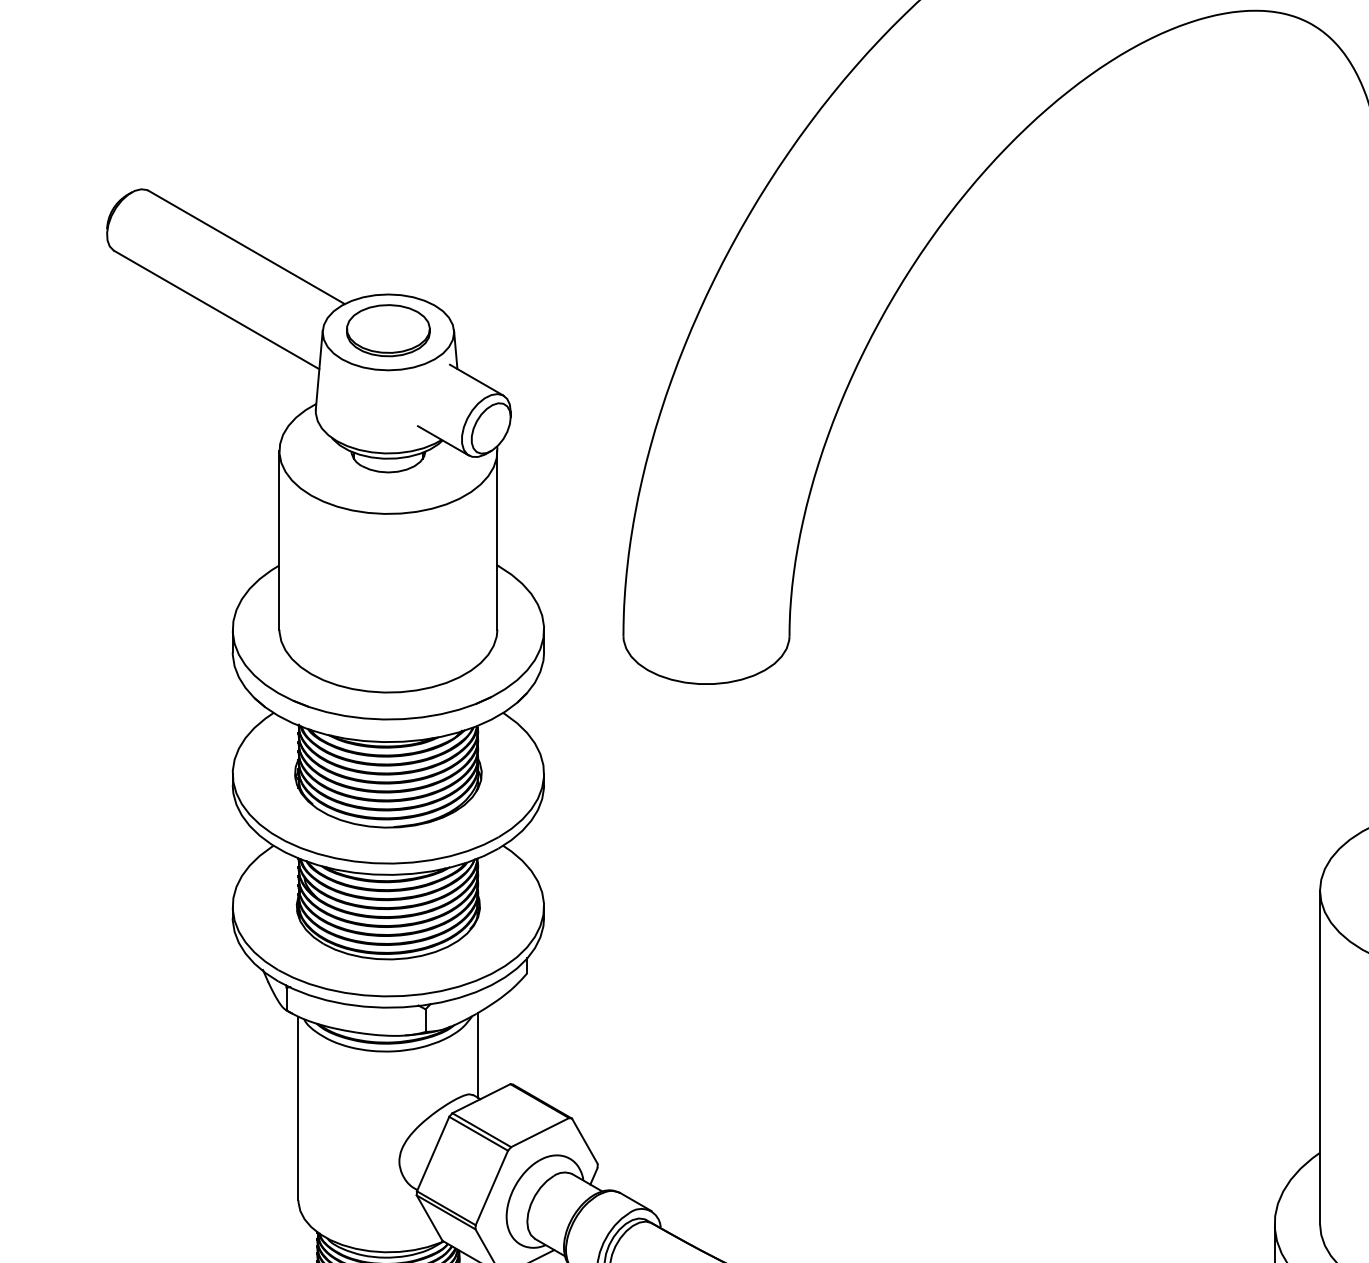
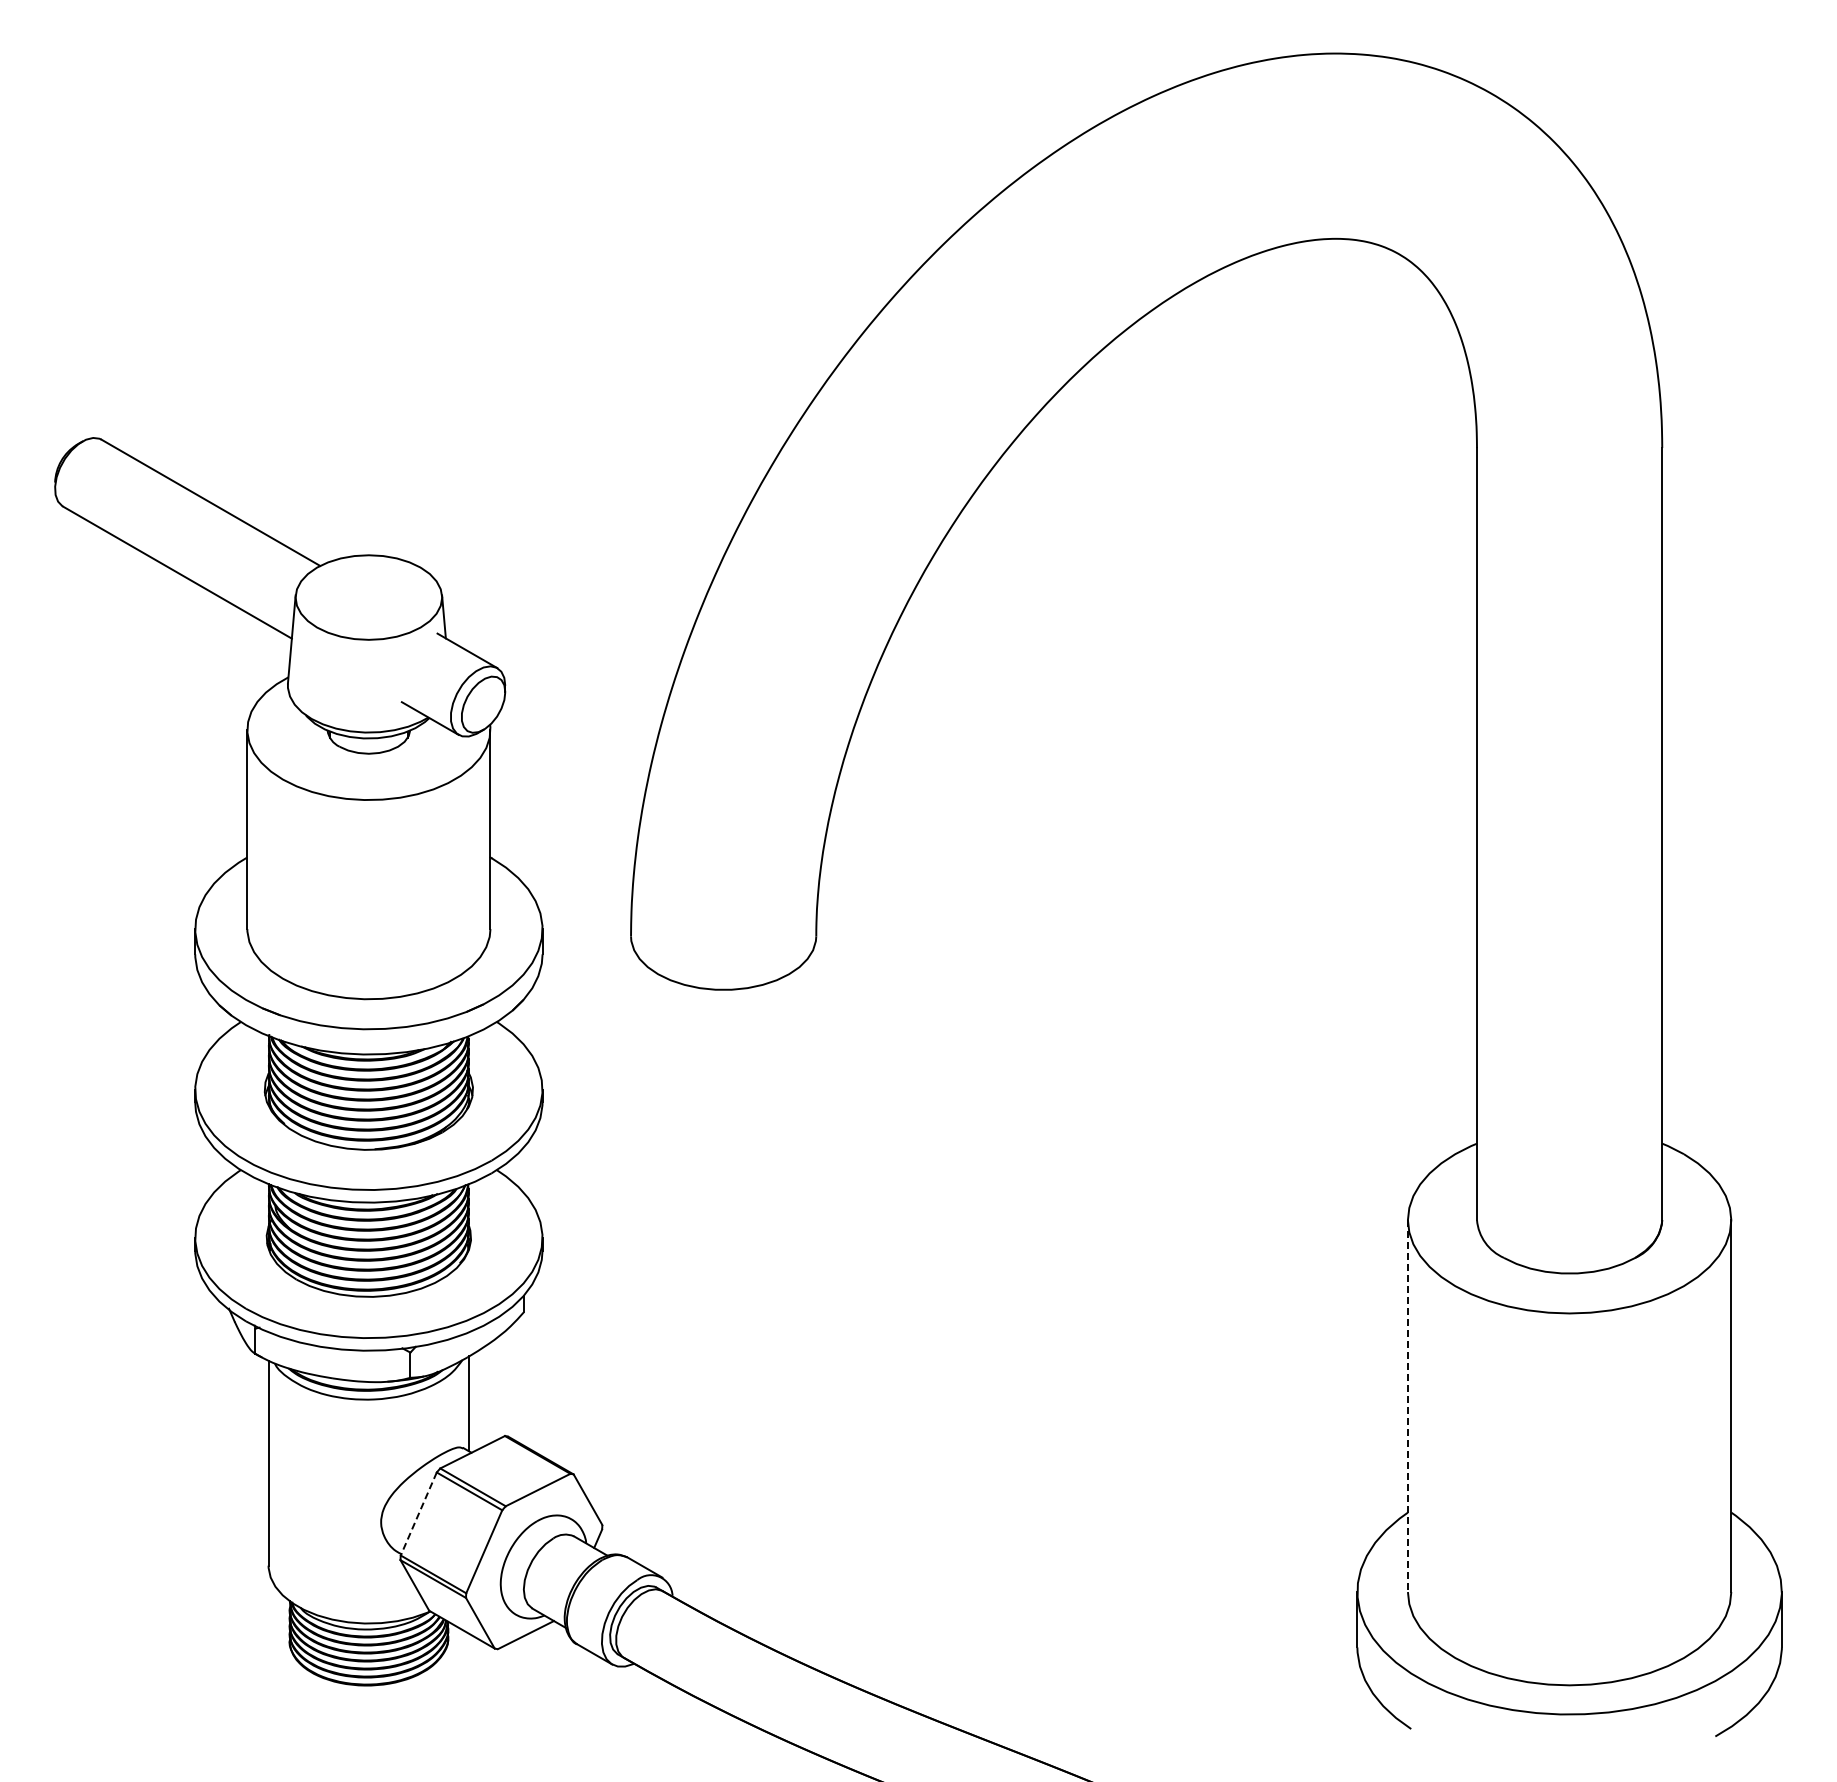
part: (388, 330) -> (368, 595), removed
line: (1319, 1057) -> (1407, 1406), solid -> dashed
line: (432, 1154) -> (418, 1514), solid -> dashed

